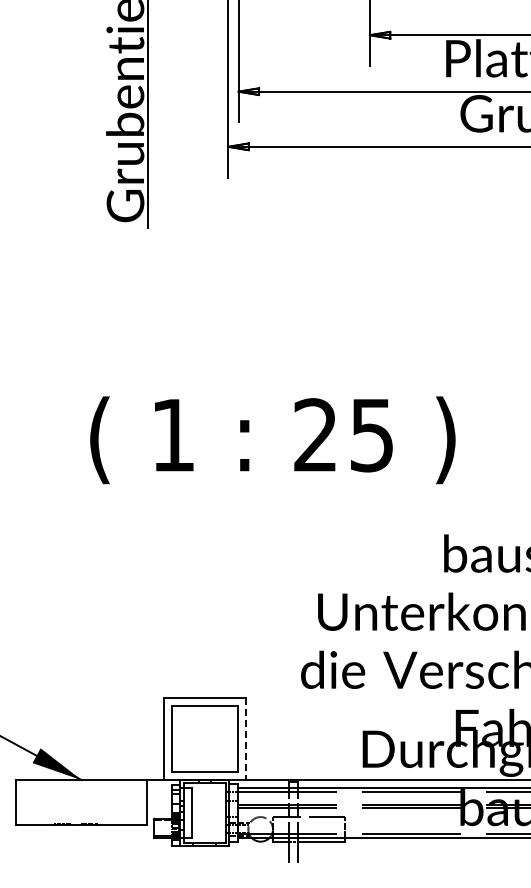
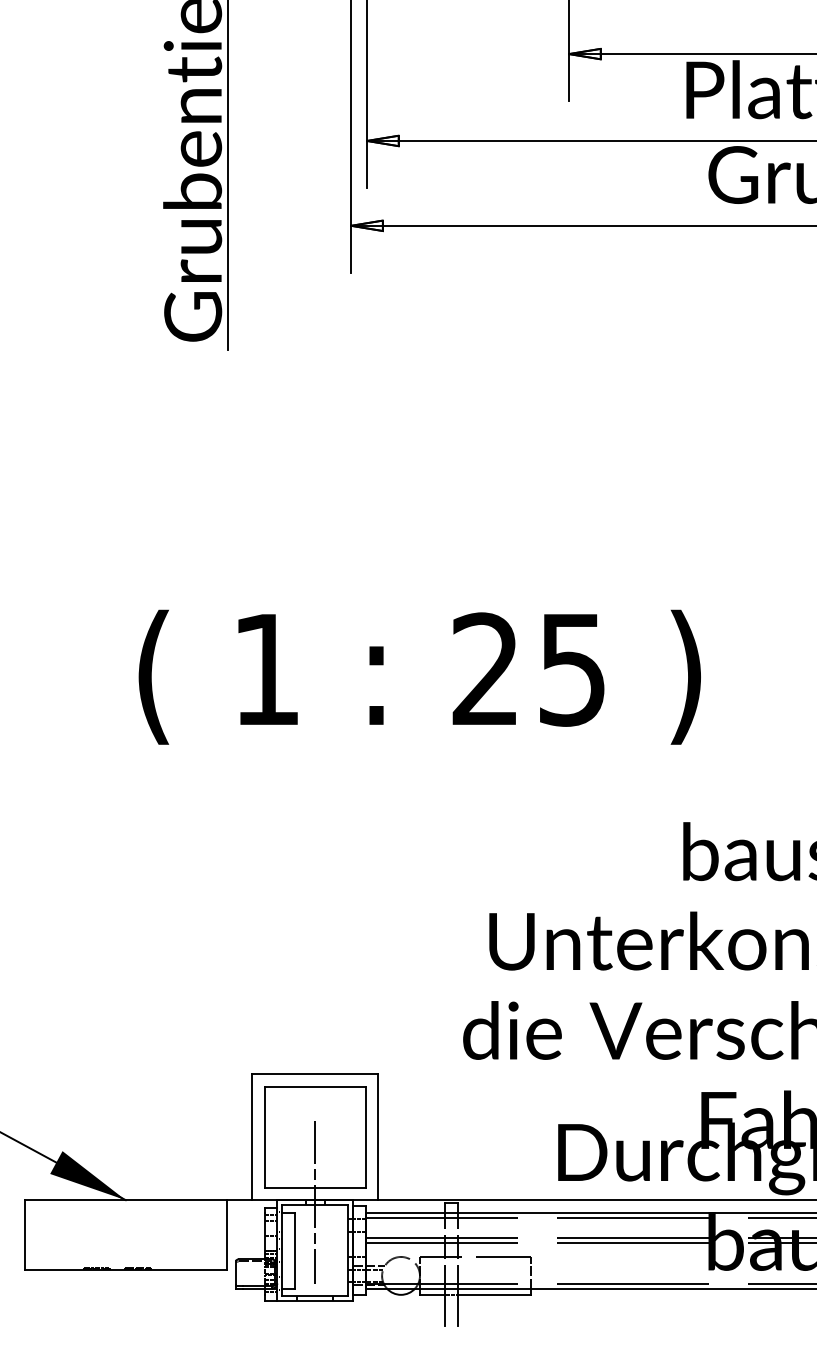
line: (245, 739) -> (377, 1137), dashed -> solid
line: (204, 781) -> (314, 1202), added

